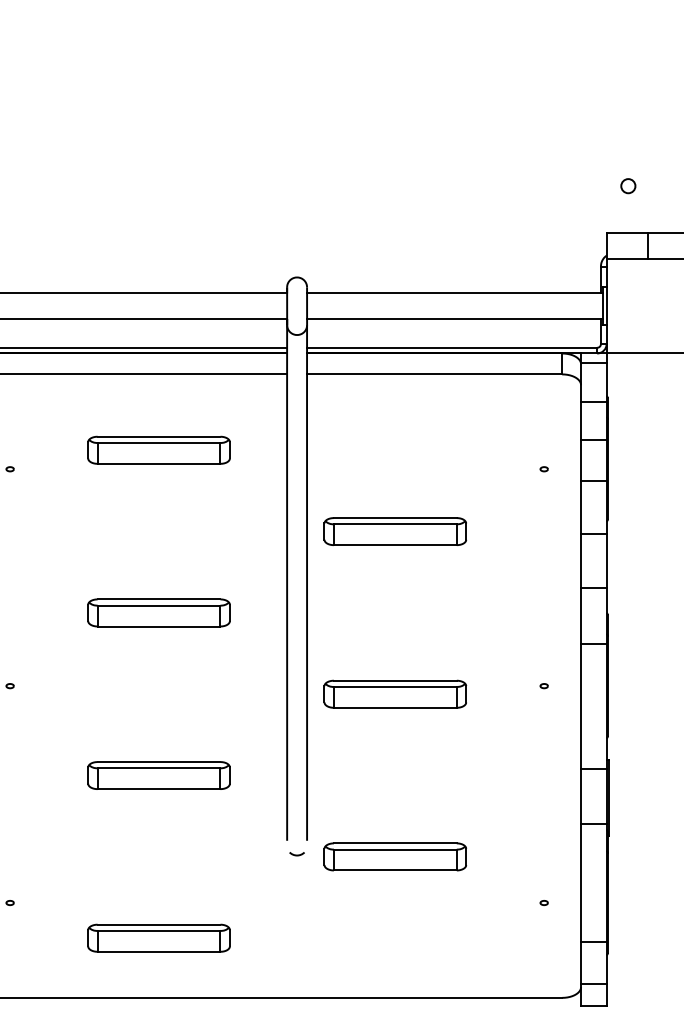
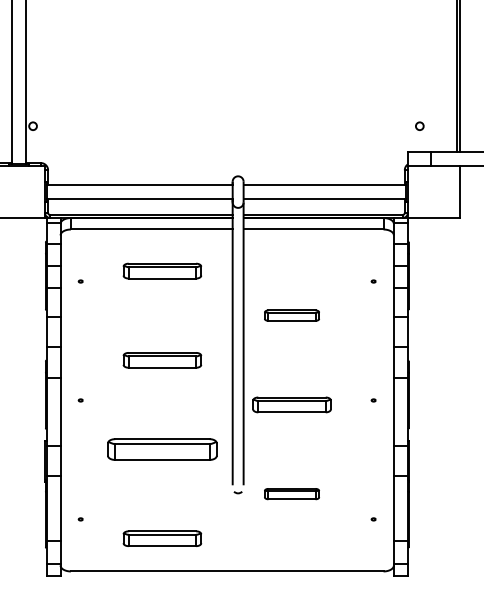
part: (394, 531) -> (291, 315), size x0.7
part: (159, 775) -> (162, 449), size x1.4
part: (394, 855) -> (291, 493), size x0.7

